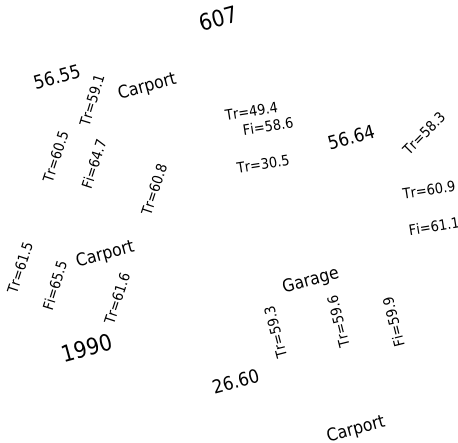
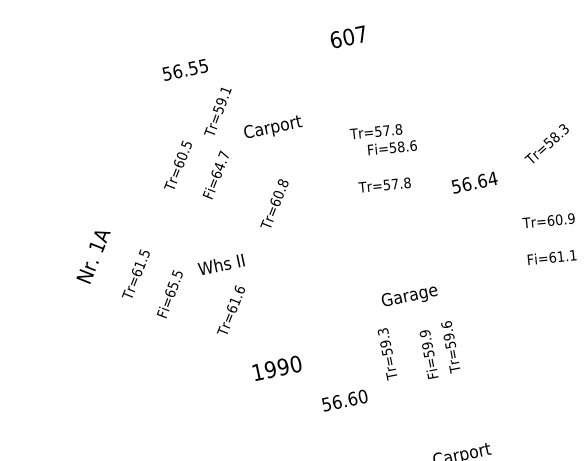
text: (55, 76) -> (184, 69), moved
text: (147, 84) -> (273, 126), moved
text: (263, 108) -> (388, 130), Tr=49.4 -> Tr=57.8
text: (422, 132) -> (546, 143), moved
text: (350, 136) -> (474, 182), moved
text: (275, 161) -> (397, 183), Tr=30.5 -> Tr=57.8
text: (105, 252) -> (222, 264), Carport -> Whs II
text: (310, 280) -> (409, 296), moved
text: (393, 321) -> (428, 354), moved
text: (85, 346) -> (276, 367), moved
text: (217, 386) -> (326, 404), 26.60 -> 56.60

